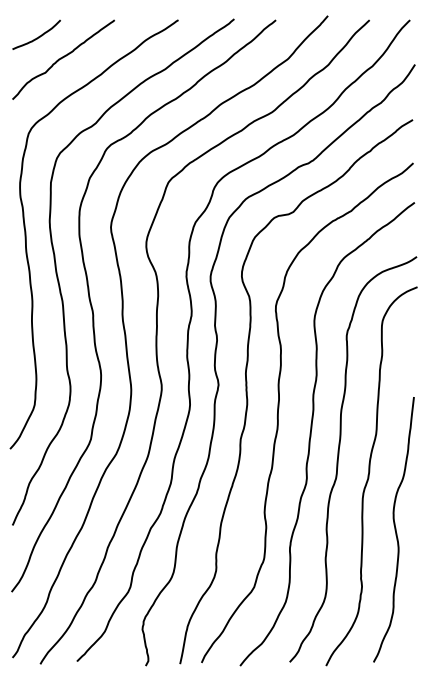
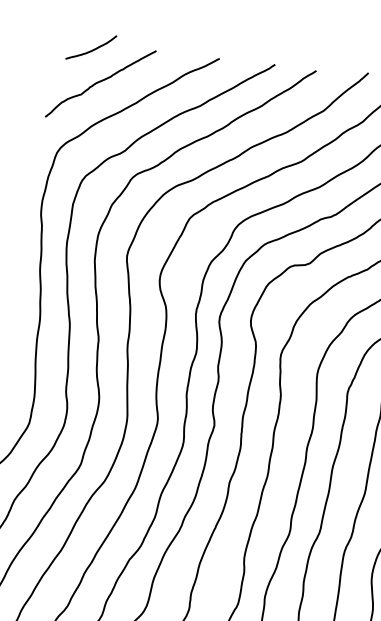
curve: (38, 36) -> (92, 49), moved

